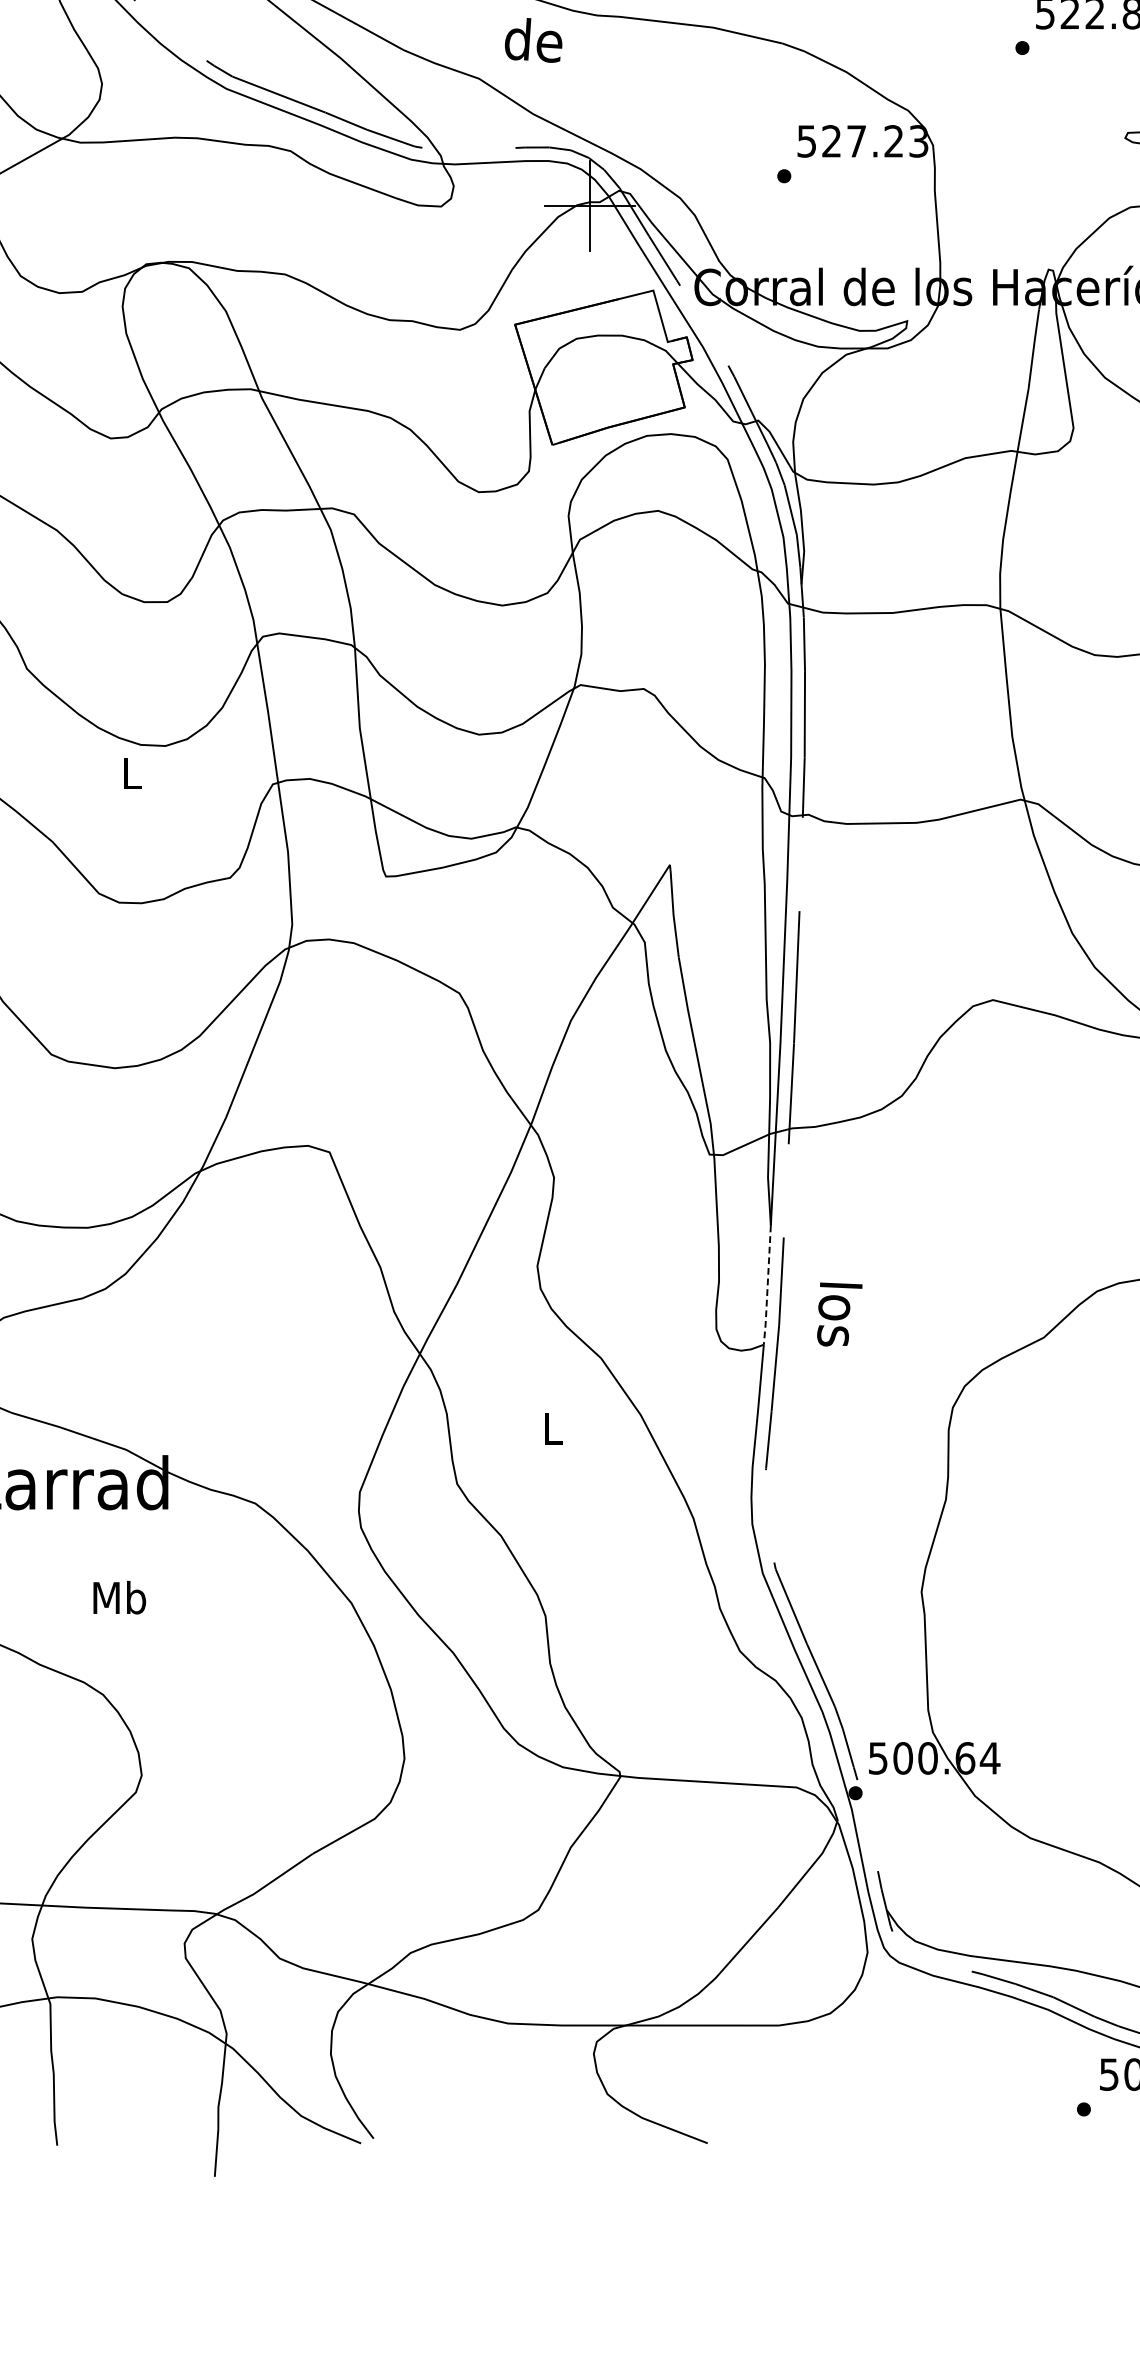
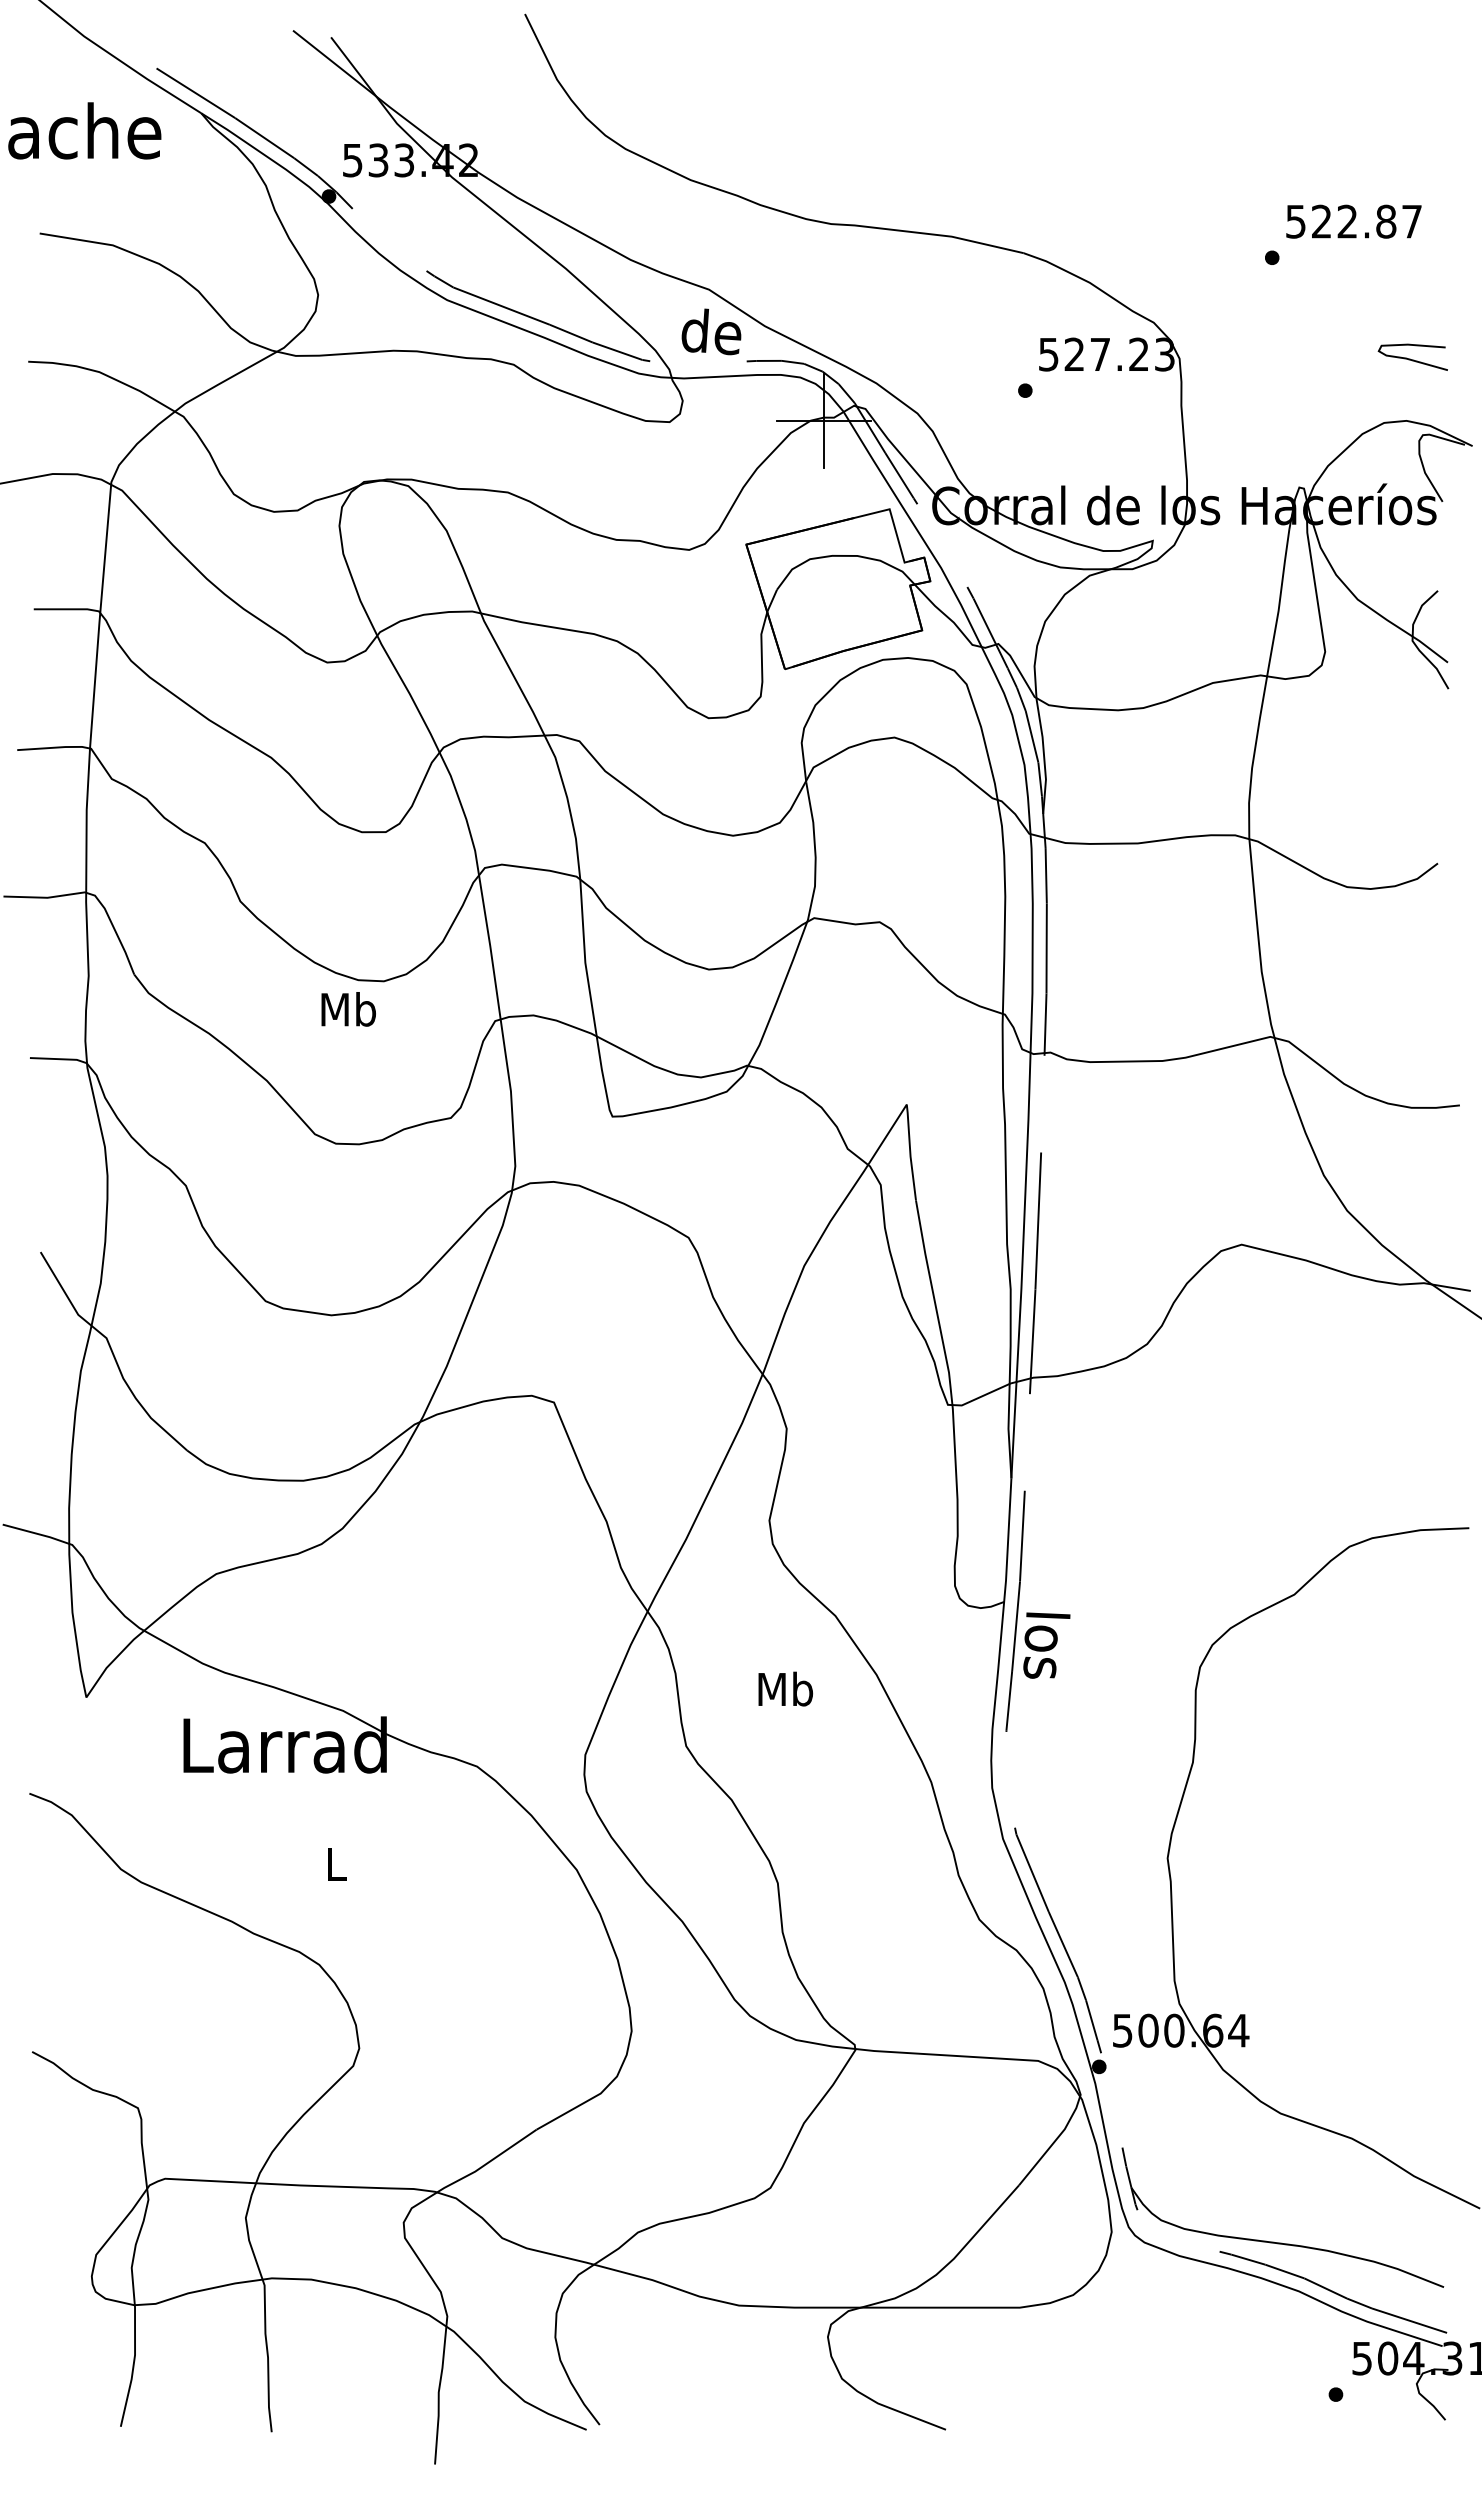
text: (533, 40) -> (711, 331), moved
text: (131, 773) -> (348, 1009), L -> Mb
line: (768, 1285) -> (1008, 1540), dashed -> solid
text: (839, 1314) -> (1046, 1645), moved
text: (552, 1428) -> (785, 1688), L -> Mb
text: (119, 1597) -> (336, 1863), Mb -> L

